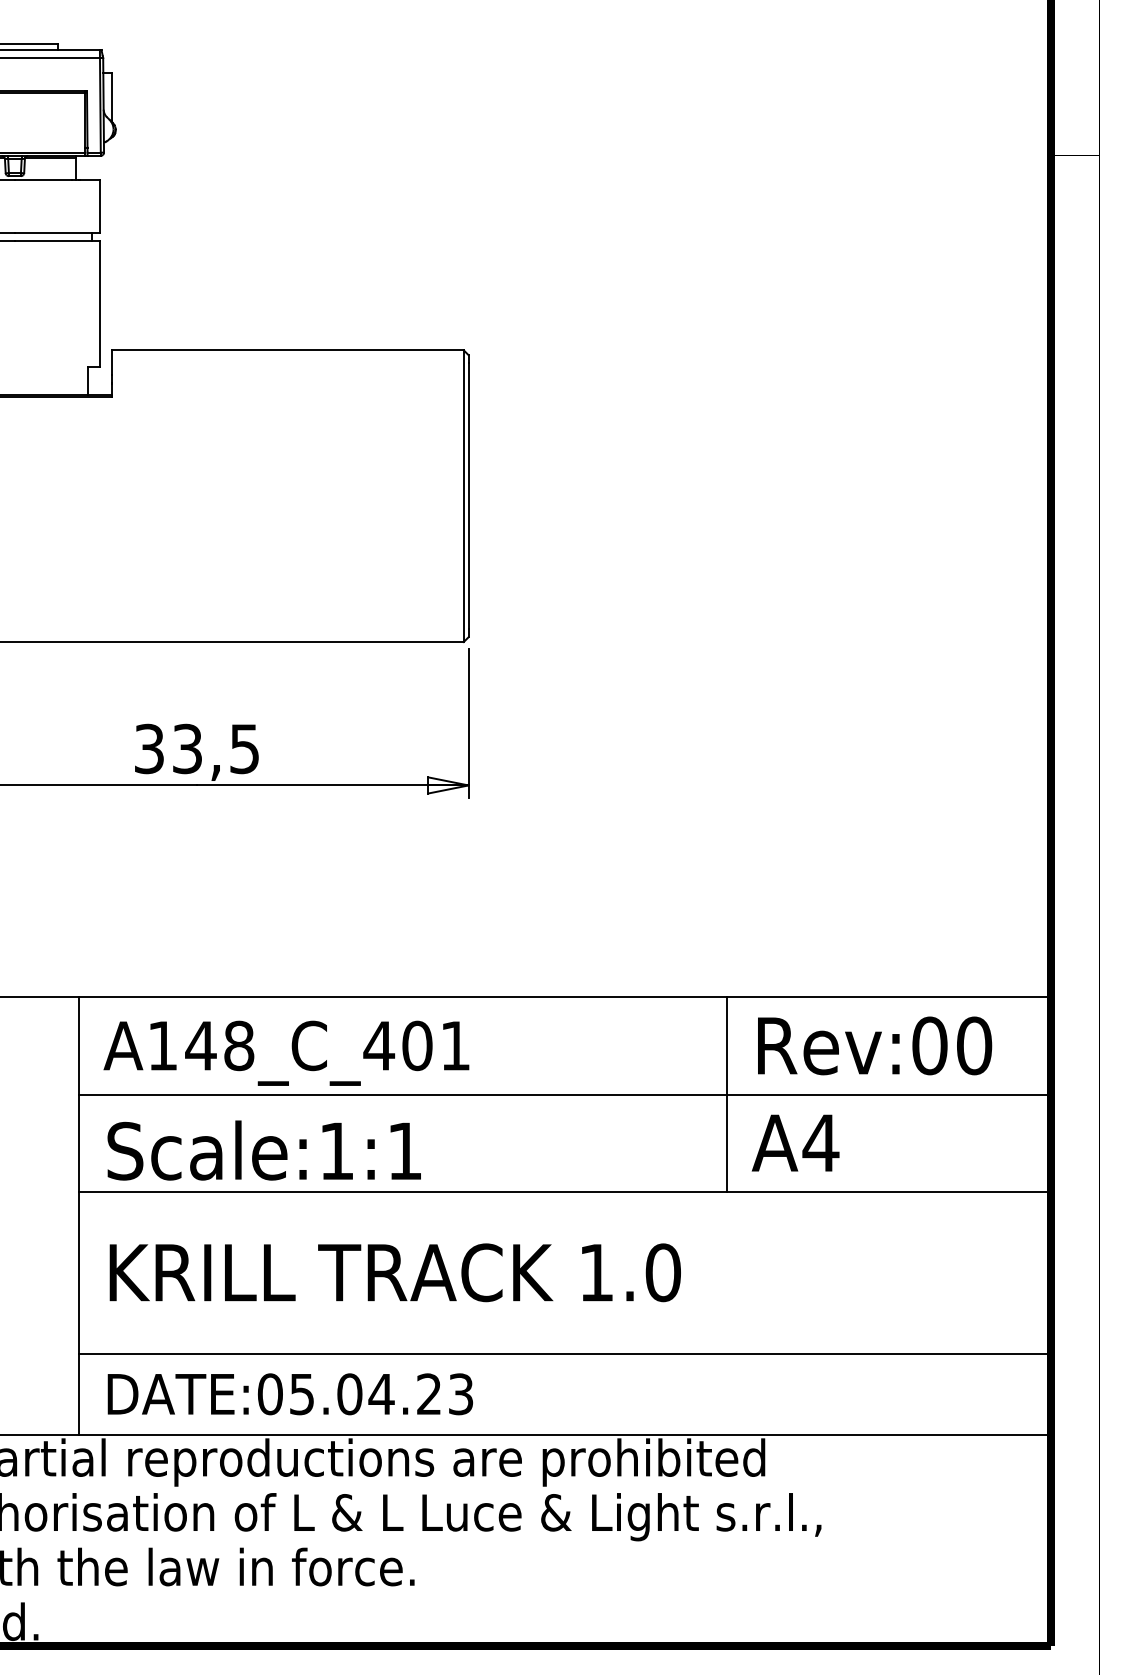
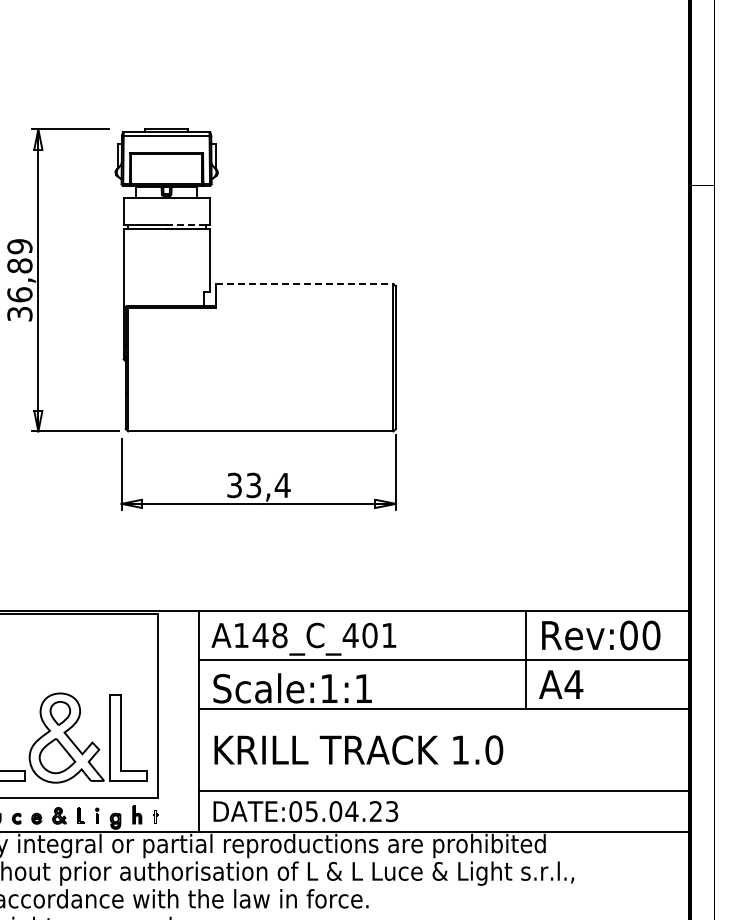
line: (52, 232) -> (185, 224), solid -> dashed
line: (287, 351) -> (304, 284), solid -> dashed
text: (244, 749) -> (282, 485), 33,5 -> 33,4

